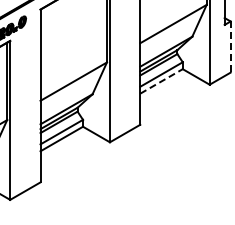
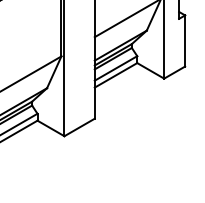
line: (230, 47) -> (184, 41), dashed -> solid
line: (161, 81) -> (115, 75), dashed -> solid

